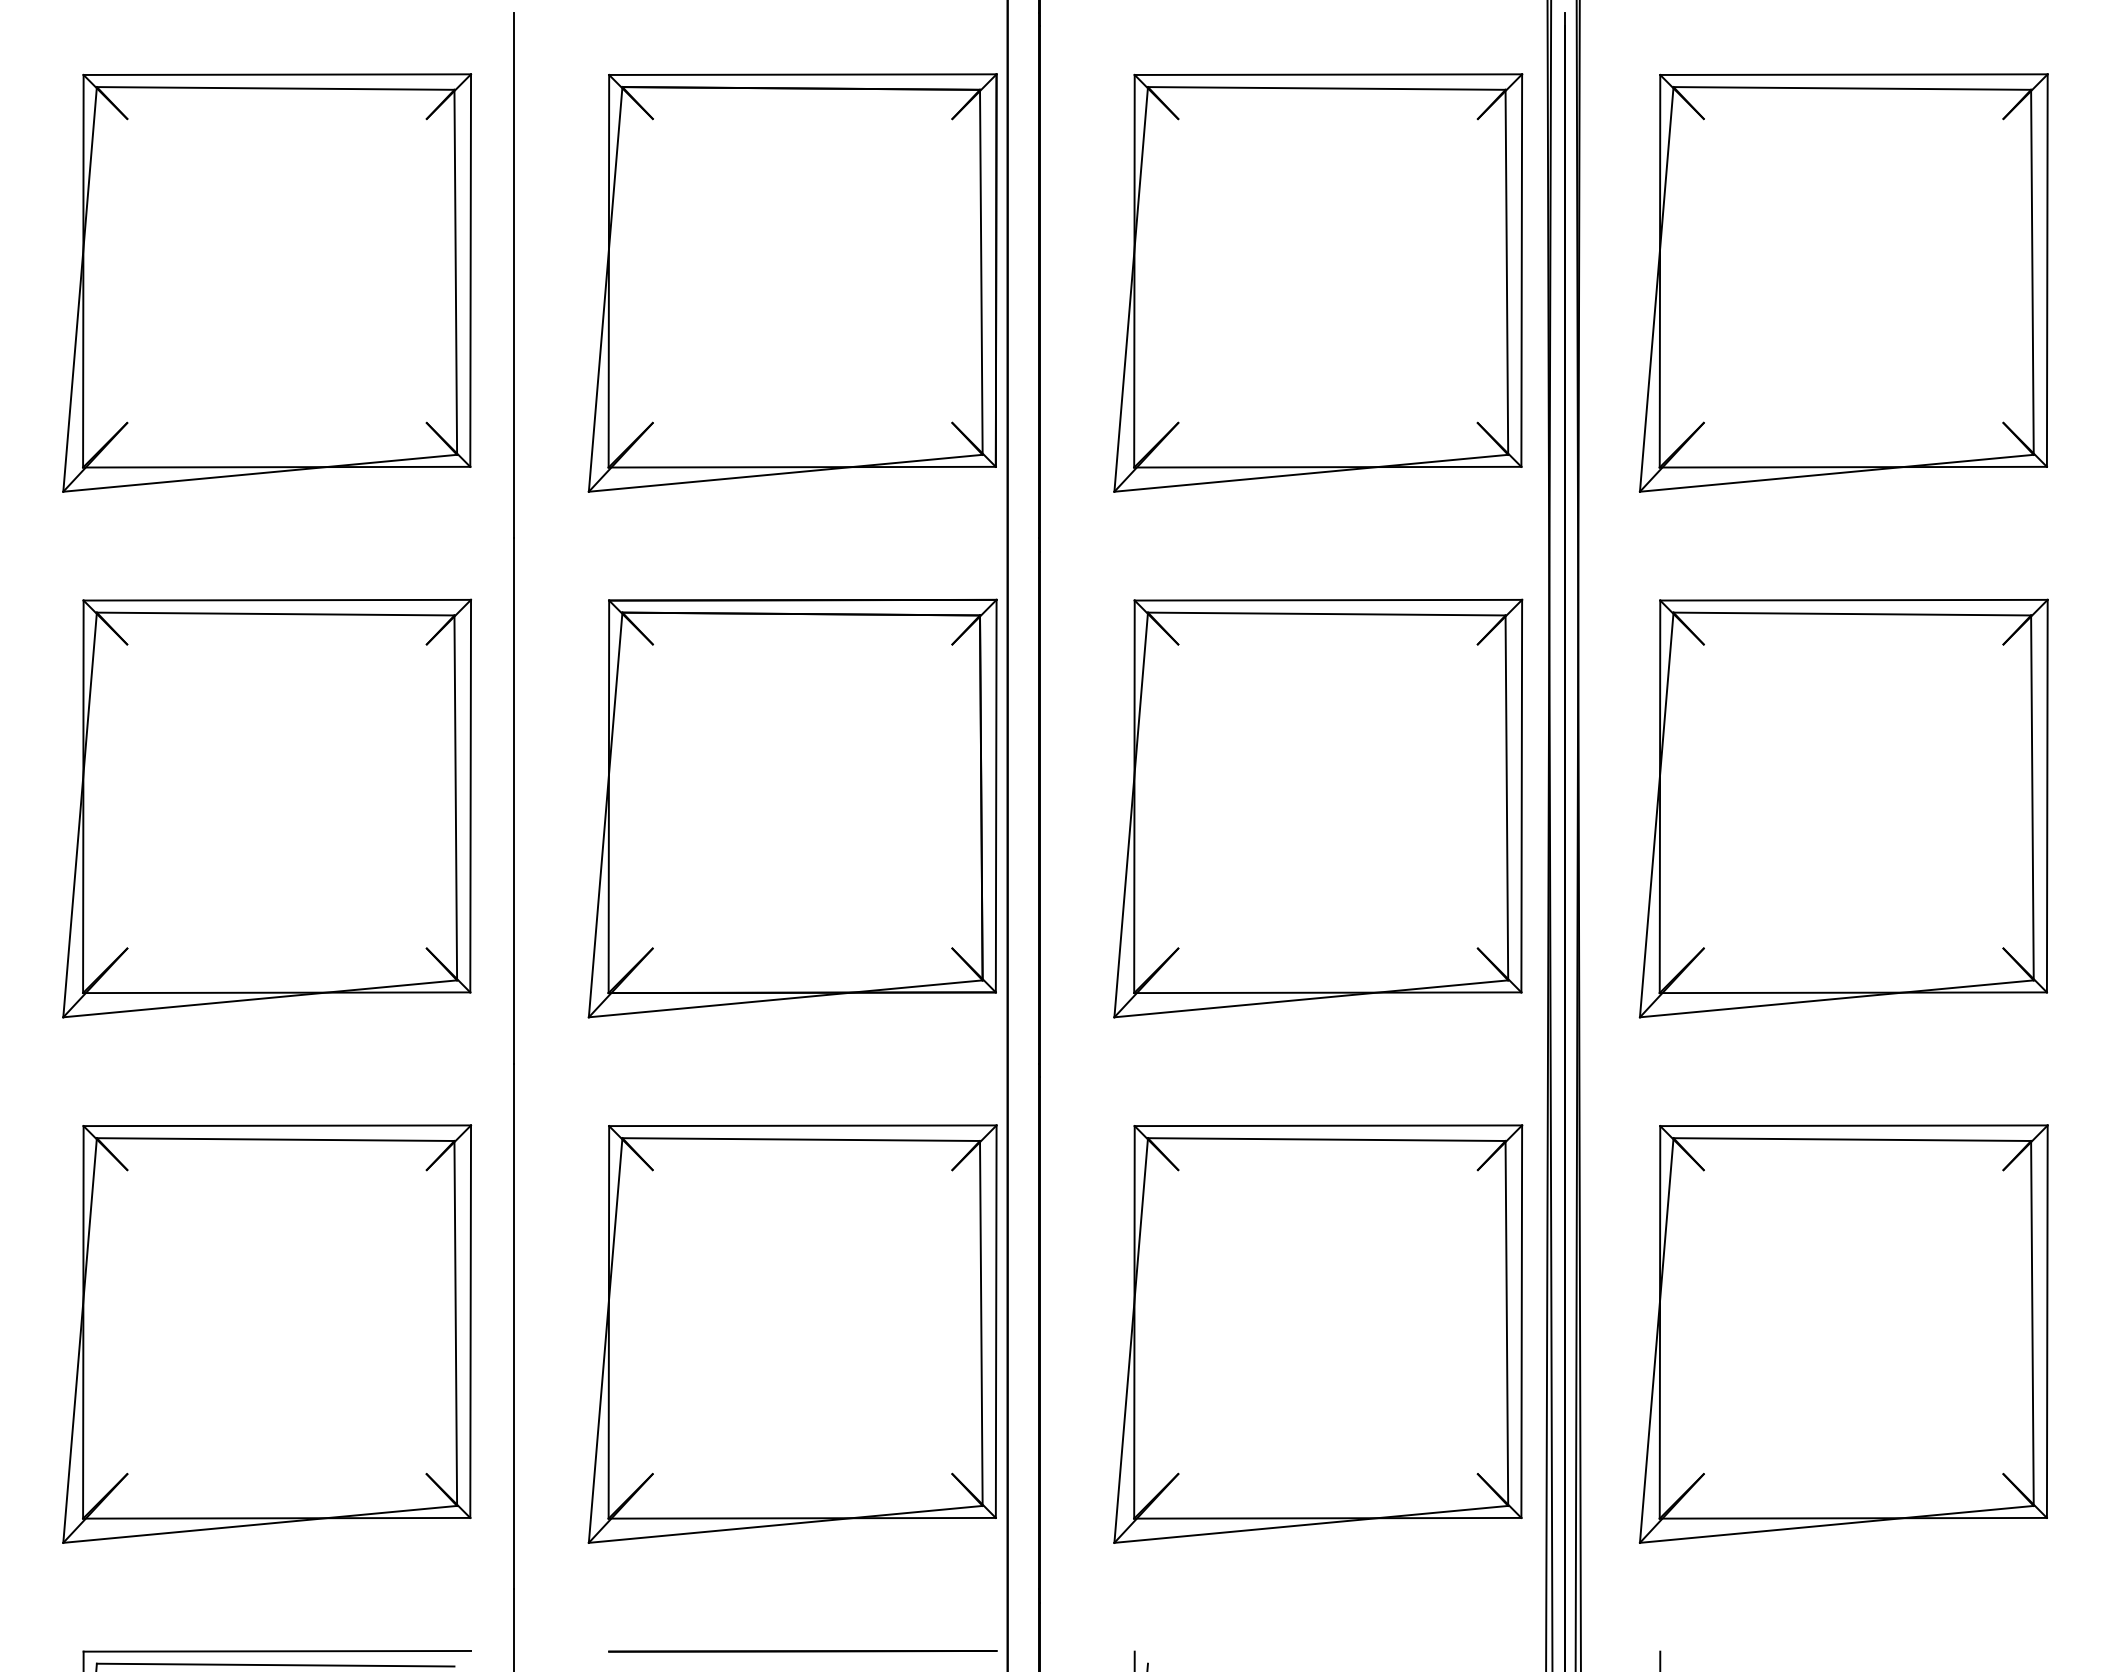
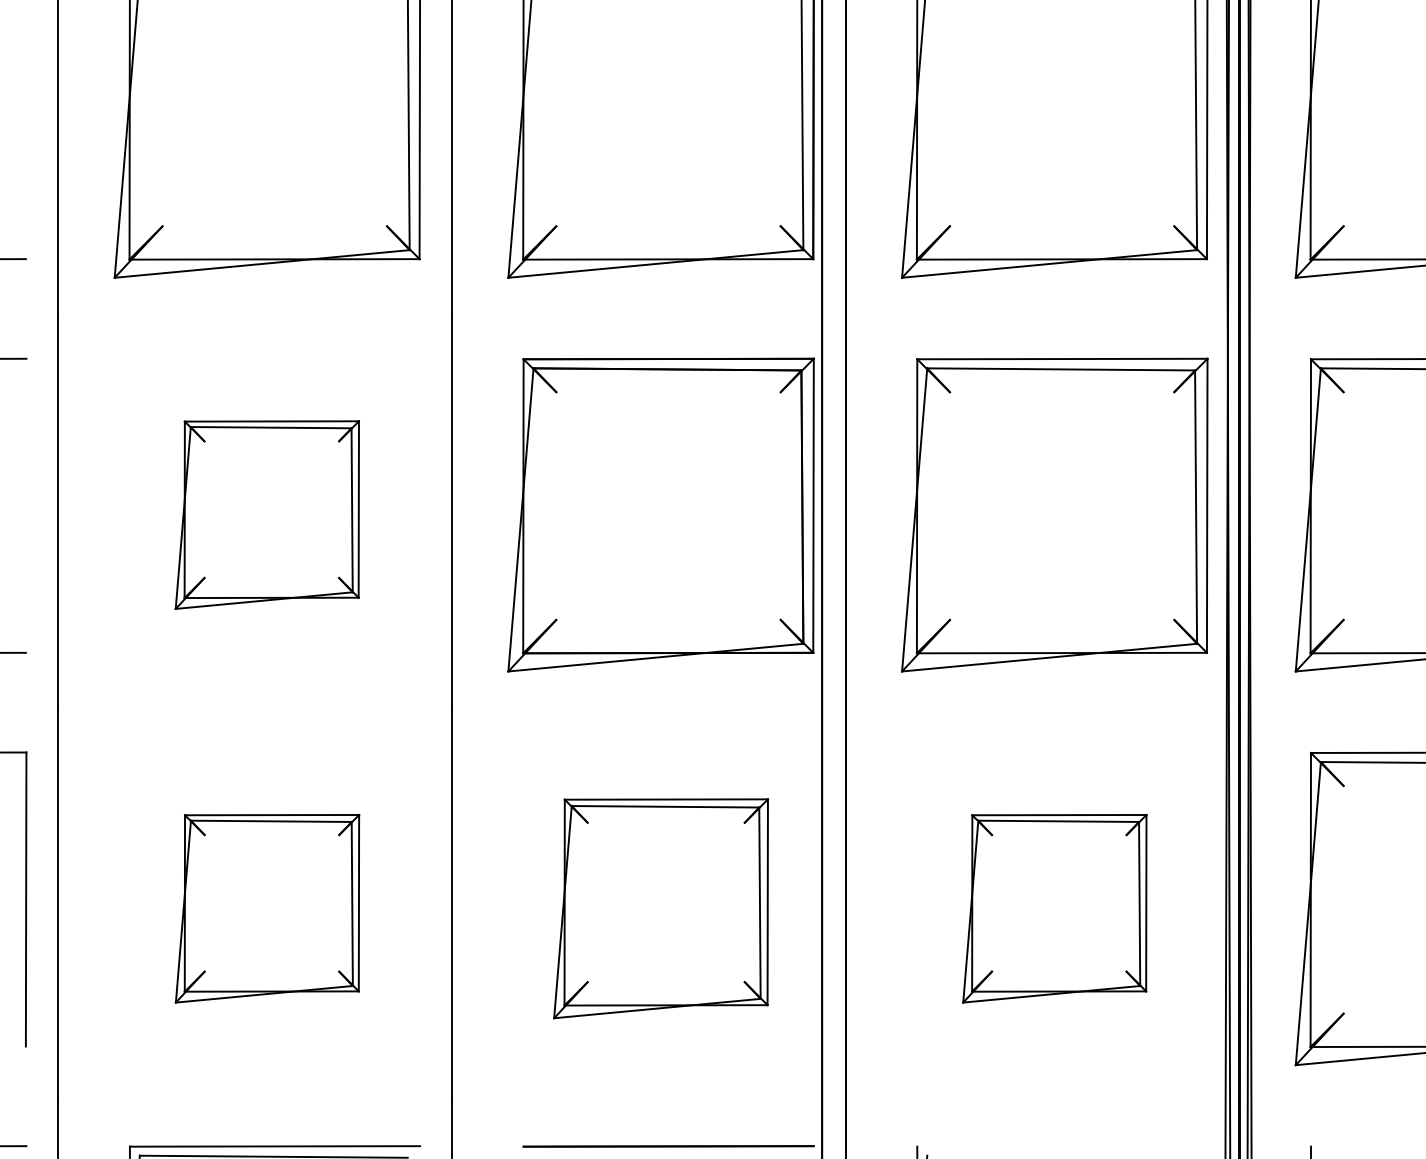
part: (266, 808) -> (266, 515), size x0.6
part: (267, 1333) -> (267, 908), size x0.6
part: (792, 1333) -> (660, 908), size x0.7
part: (1318, 1333) -> (1054, 908), size x0.6

